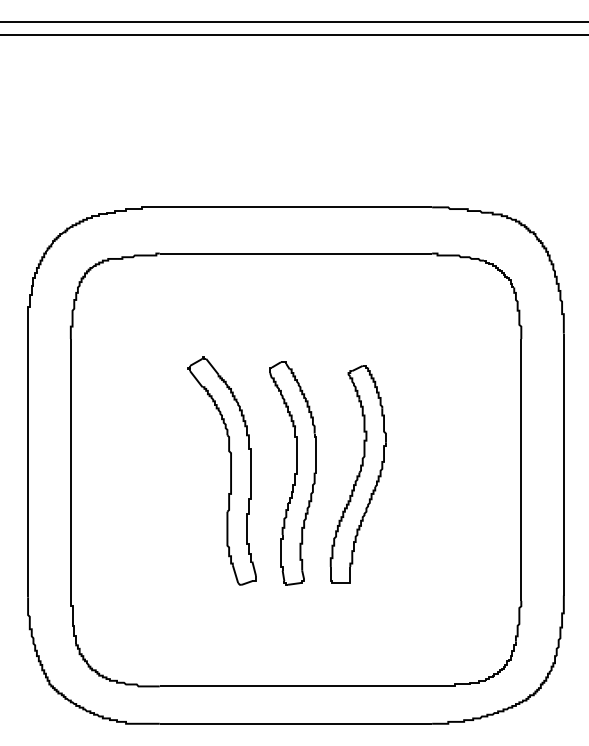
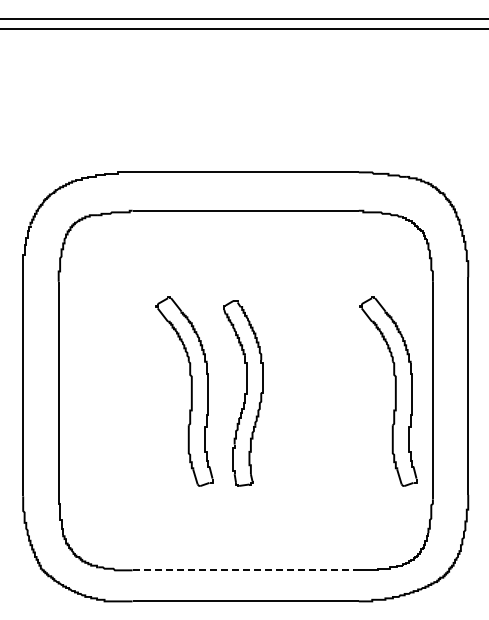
part: (467, 471) -> (388, 391), added
part: (358, 474) -> (297, 394), removed
line: (296, 686) -> (246, 570), solid -> dashed

